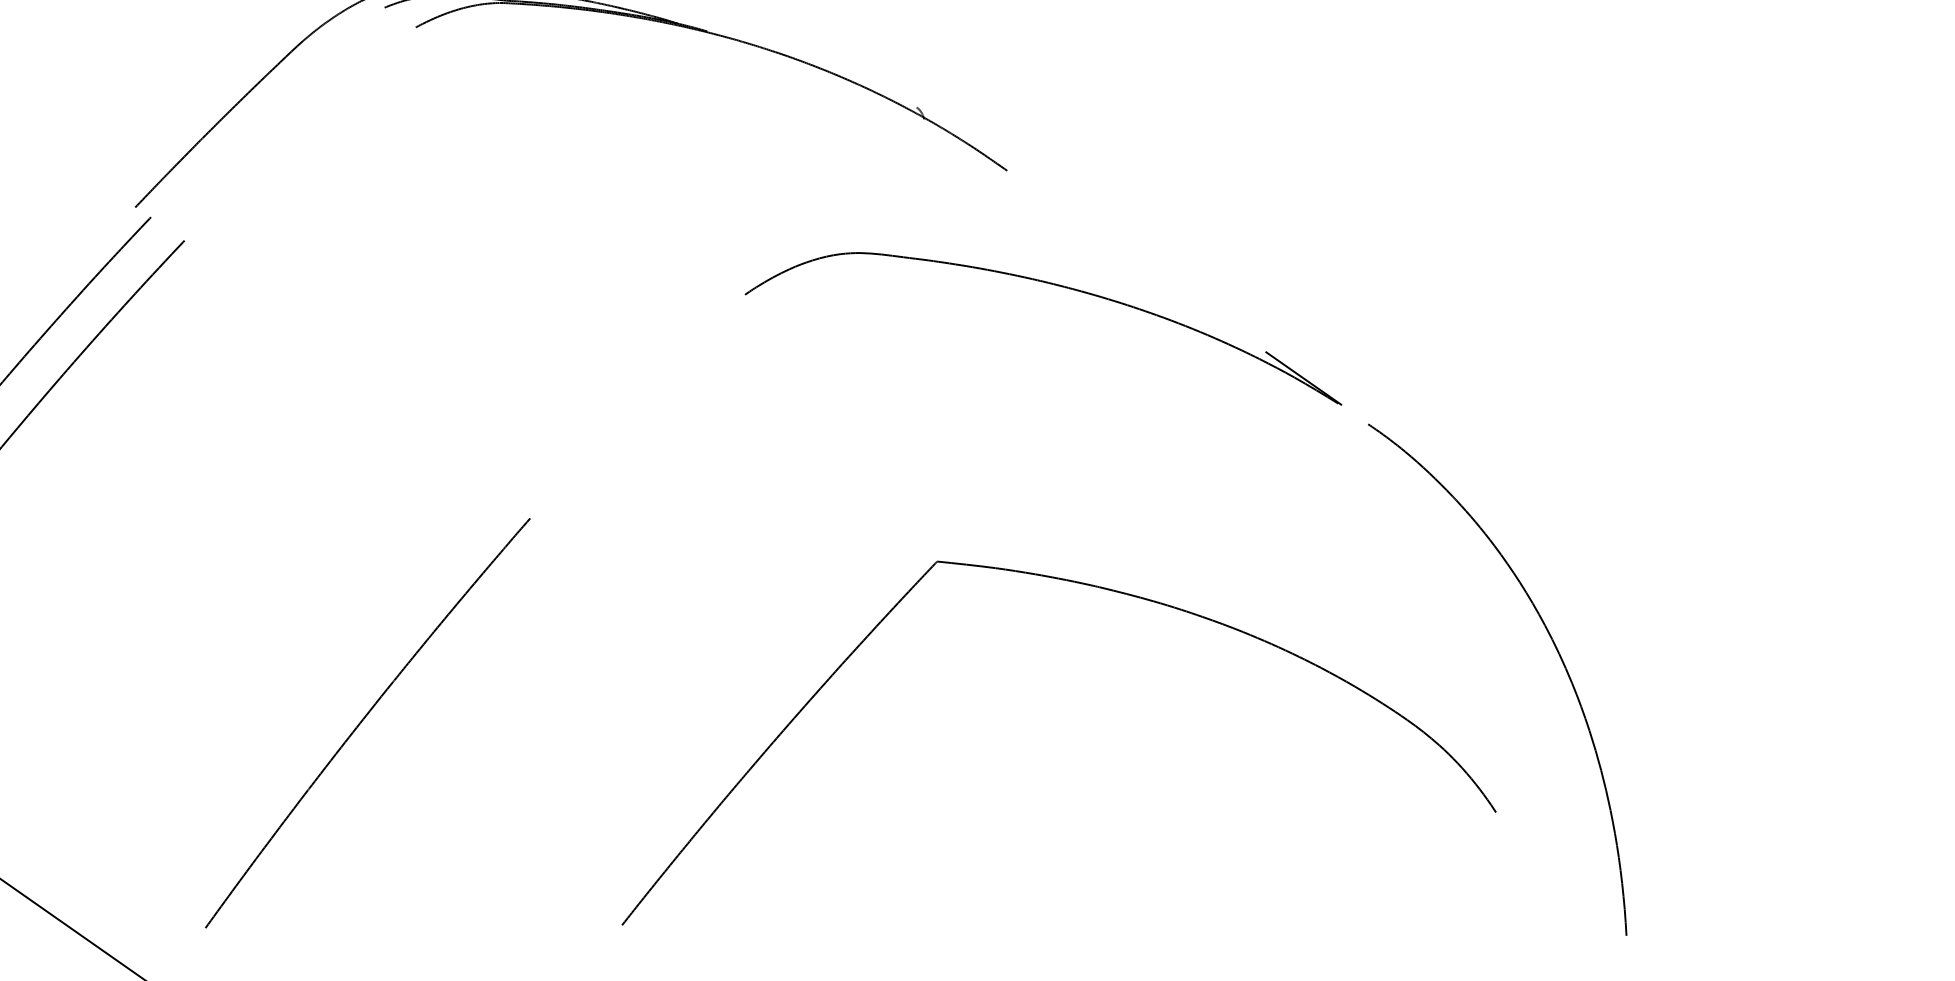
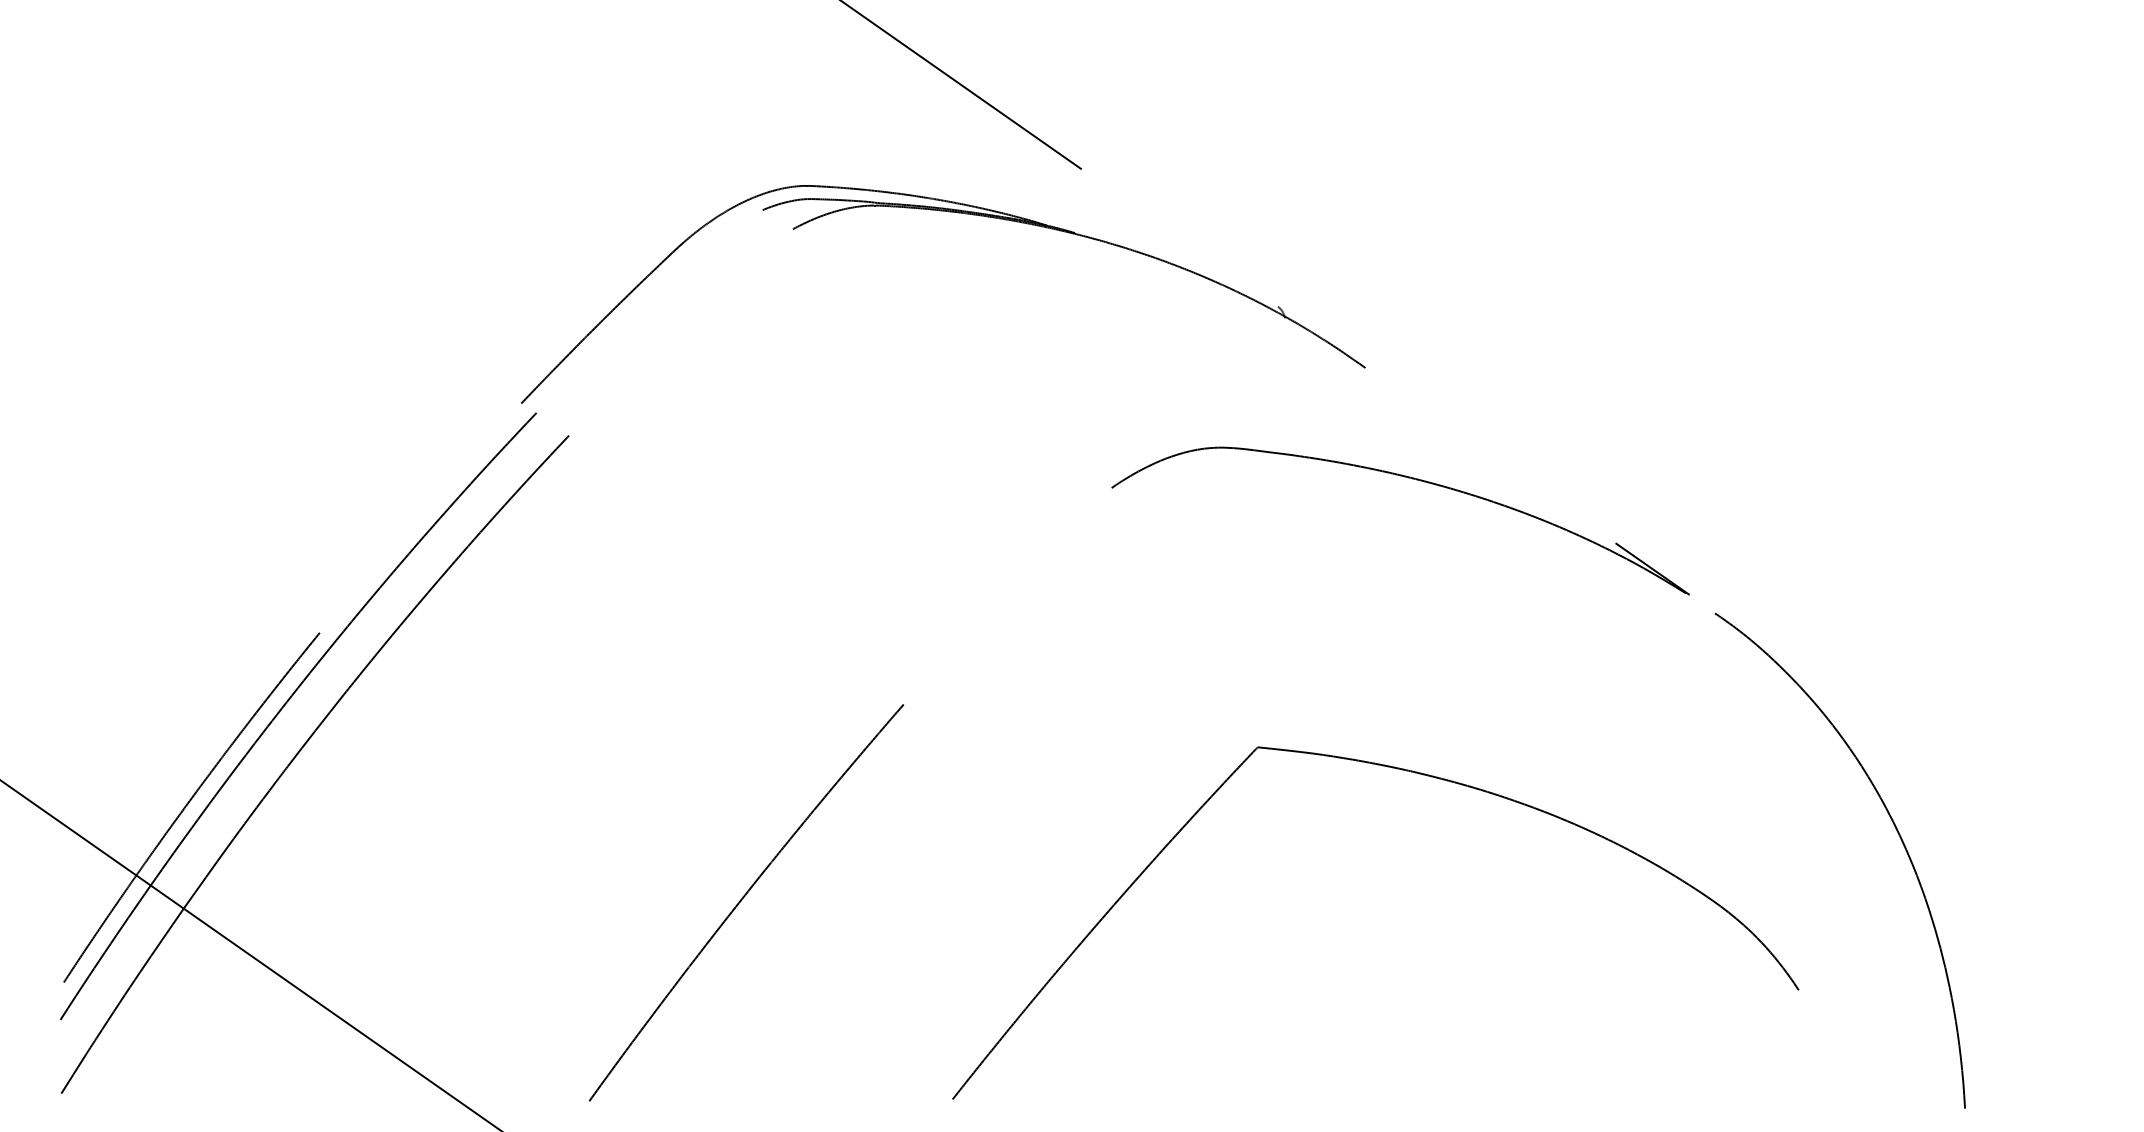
part: (1095, 587) -> (1410, 772), moved

